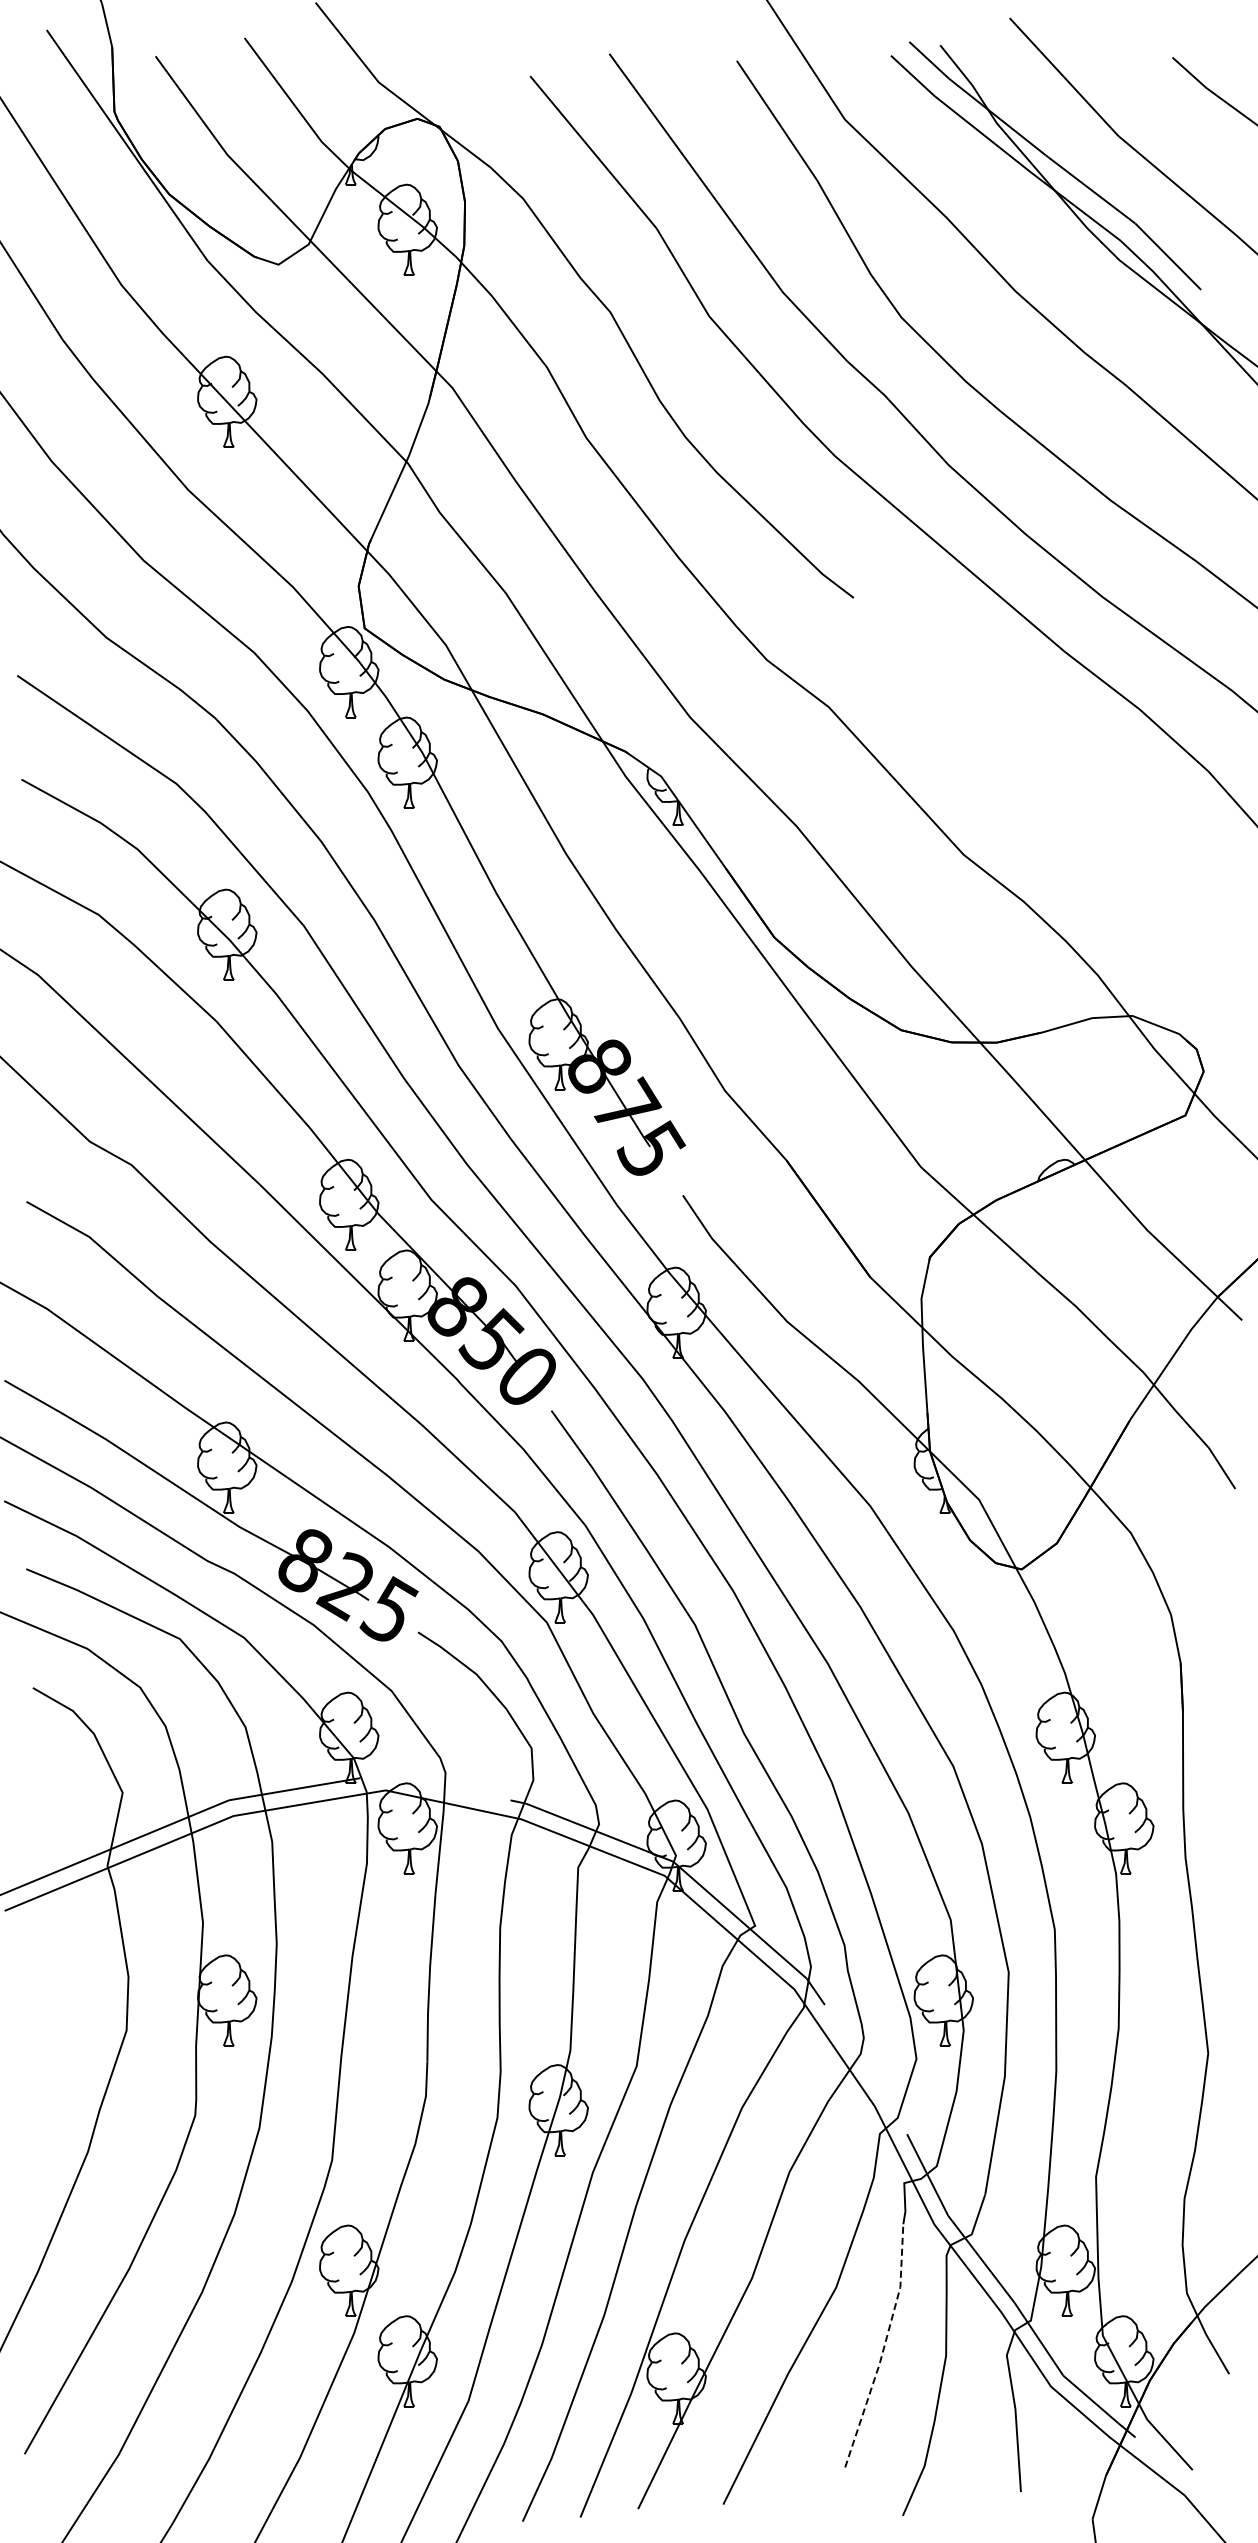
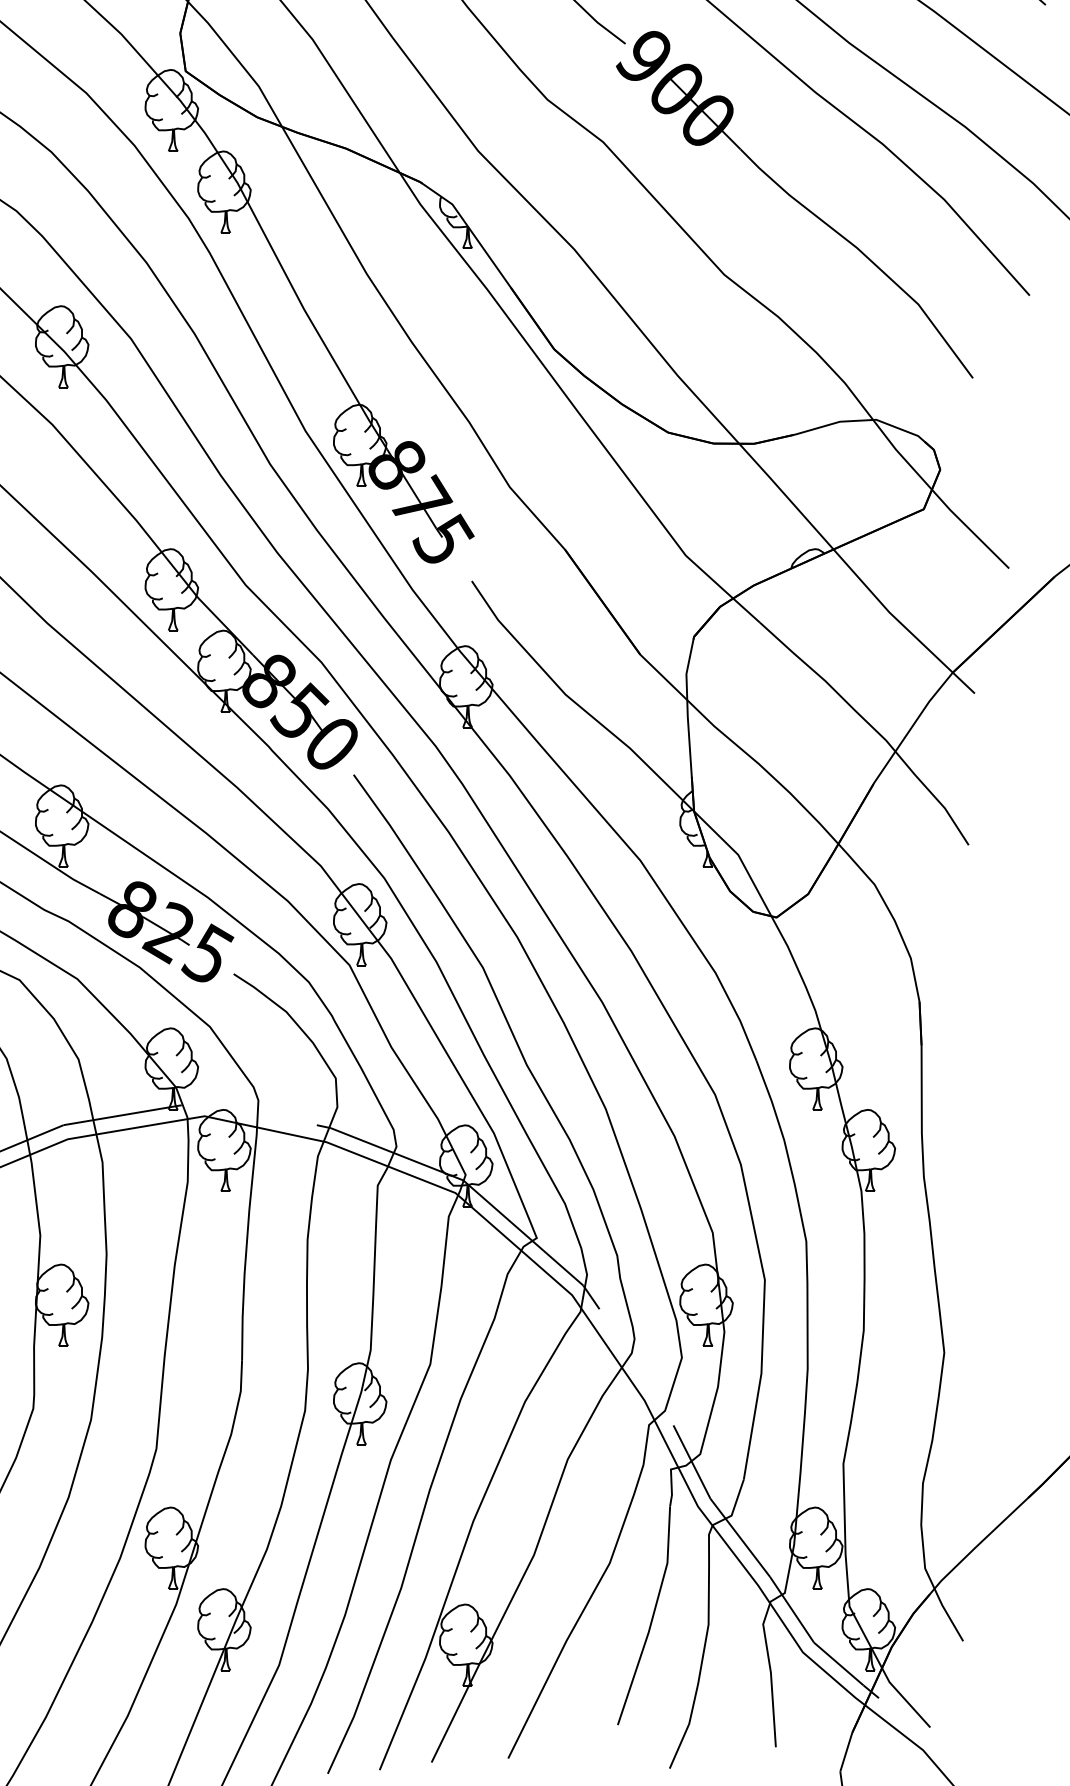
part: (1041, 776) -> (794, 204), added
line: (884, 2346) -> (653, 1616), dashed -> solid

